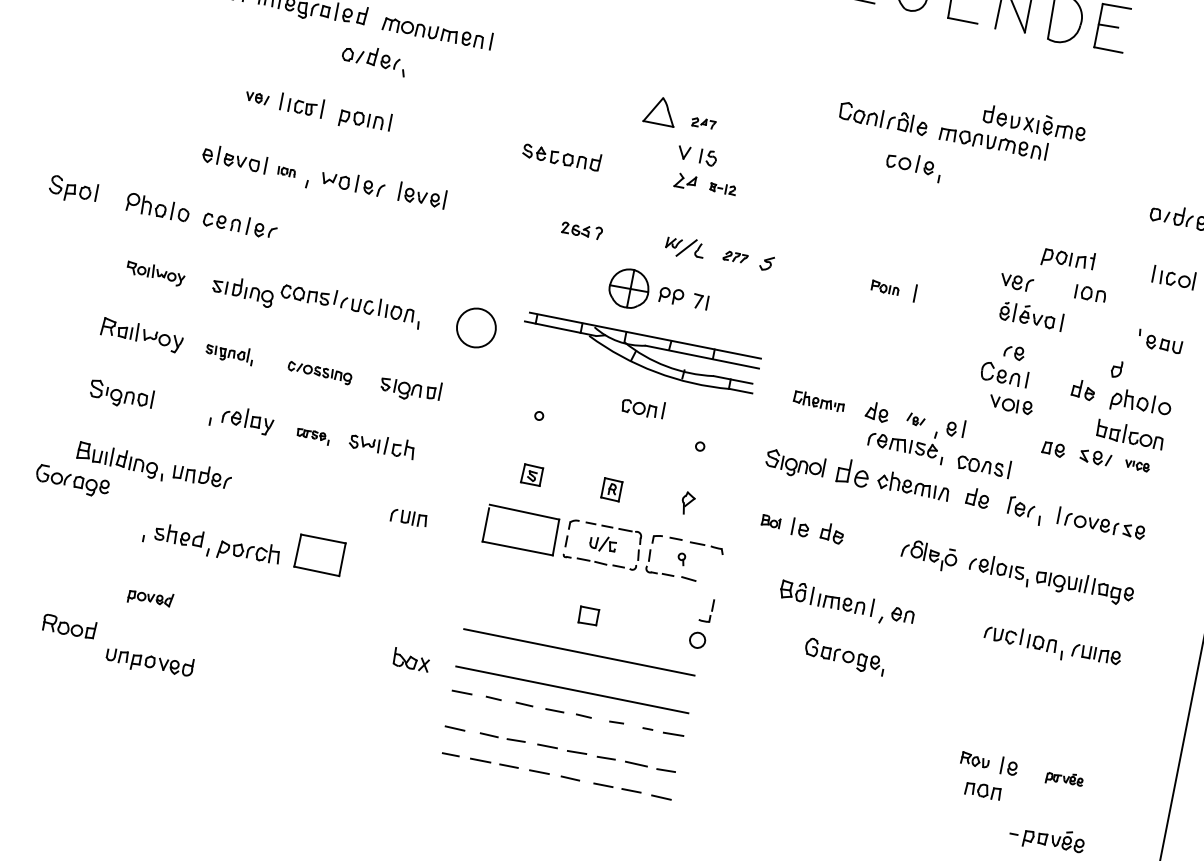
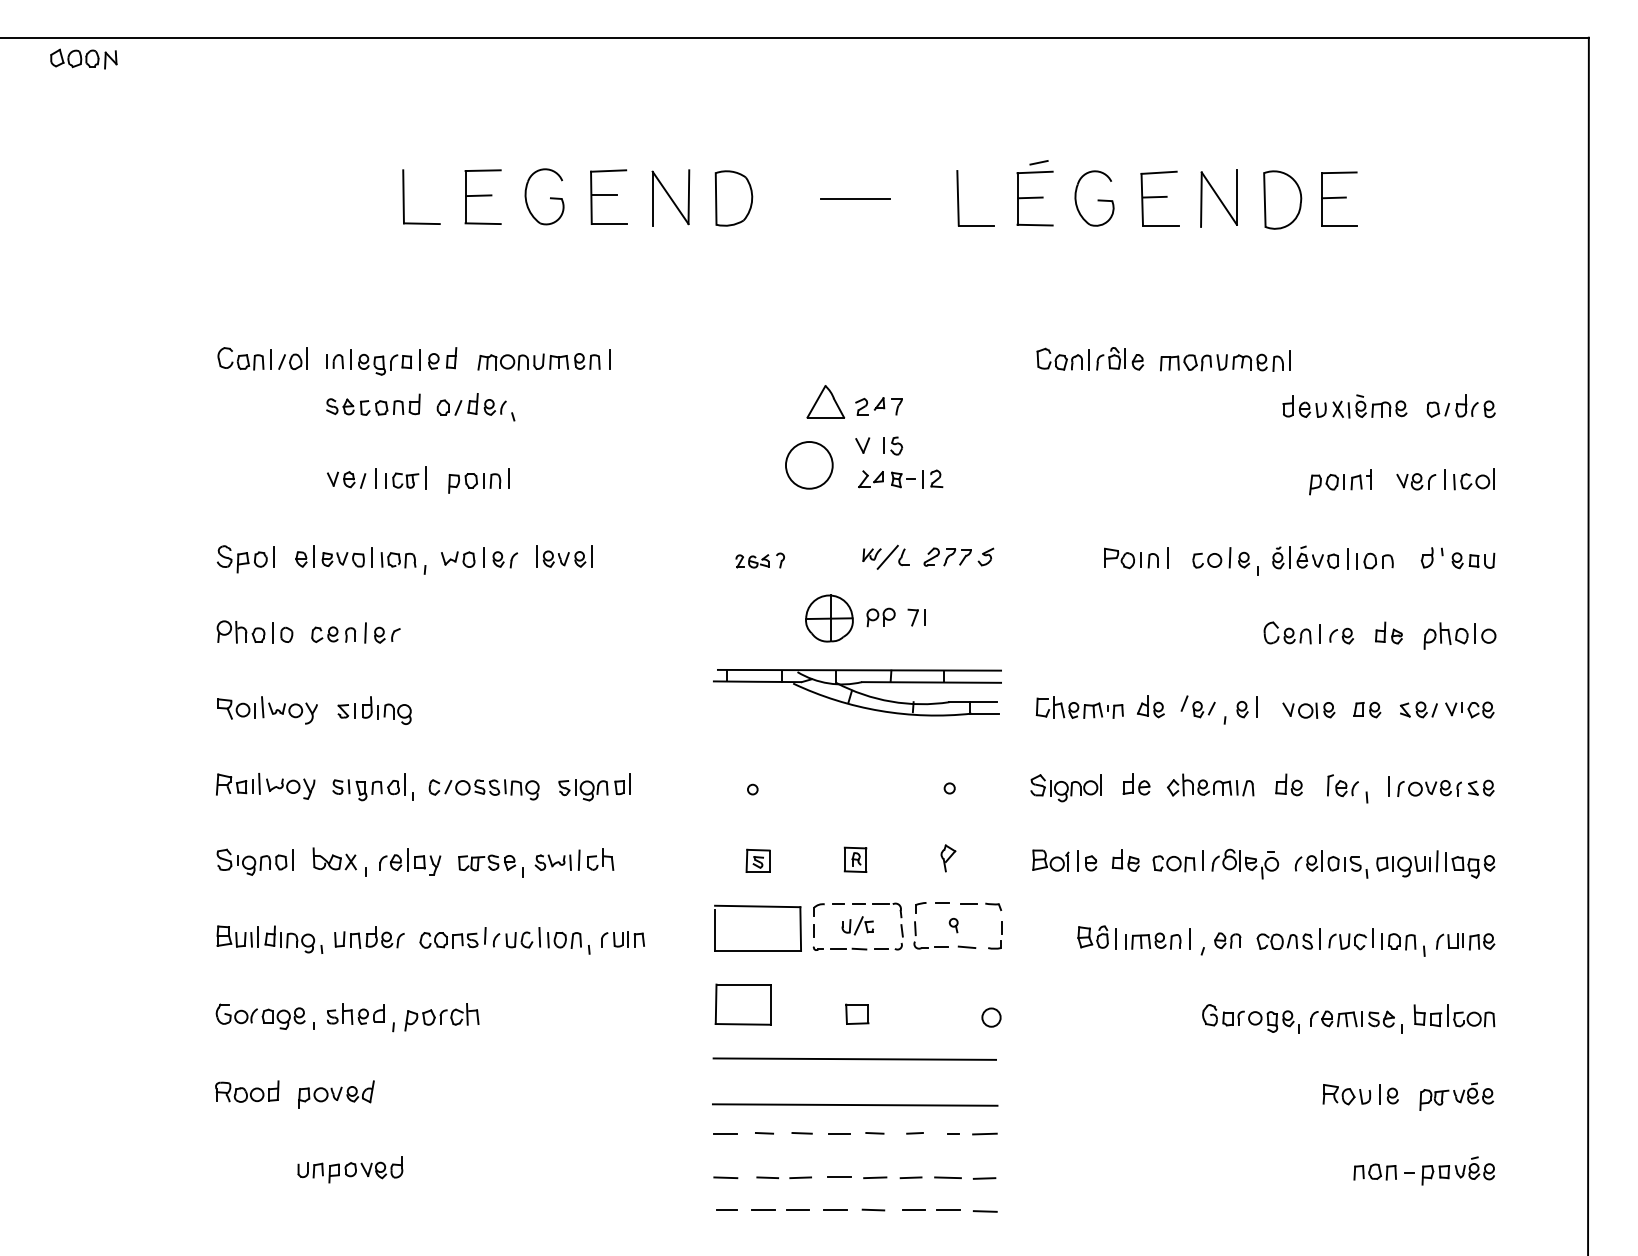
part: (257, 97) -> (346, 479), size x1.43
part: (703, 123) -> (878, 406), size x1.67
part: (1034, 123) -> (1344, 406), moved
part: (562, 155) -> (373, 404), moved
part: (913, 166) -> (1225, 561), moved
part: (286, 172) -> (398, 560), size x1.67
part: (723, 188) -> (917, 478), size x1.67
part: (72, 190) -> (245, 559), moved
part: (735, 256) -> (947, 556), size x1.67
part: (155, 273) -> (267, 710), size x1.43
part: (1017, 282) -> (1416, 481), moved
part: (885, 287) -> (1131, 558), size x1.67
part: (1090, 293) -> (1374, 560), moved
part: (350, 304) -> (504, 940), moved
circle: (476, 328) -> (809, 465), moved
part: (1014, 352) -> (1341, 635), moved
part: (229, 353) -> (372, 787), size x1.43
part: (1116, 368) -> (1426, 557), moved
part: (319, 372) -> (483, 789), size x1.43
part: (819, 401) -> (1079, 707), size x1.43
part: (1010, 404) -> (1308, 710), moved
part: (642, 407) -> (1177, 861), moved
part: (915, 419) -> (1197, 706), size x1.67
part: (1130, 434) -> (1454, 1015), moved
part: (312, 435) -> (490, 865), size x1.67
part: (905, 447) -> (1356, 1021), moved
part: (983, 464) -> (1288, 938), moved
part: (1137, 465) -> (1469, 709), size x1.67
part: (853, 473) -> (1136, 784), size x0.71
part: (72, 481) -> (260, 1016), moved
part: (770, 521) -> (1050, 860), size x1.67
part: (319, 555) -> (742, 1004), moved
part: (150, 598) -> (336, 1094), size x1.43
part: (711, 610) -> (1001, 934), moved
part: (69, 626) -> (247, 1091), moved
part: (844, 656) -> (1250, 1018), moved
part: (411, 659) -> (334, 858), moved
part: (975, 759) -> (1346, 1094), size x1.43
part: (1064, 779) -> (1456, 1096), size x1.67
part: (982, 790) -> (1374, 1171), moved

